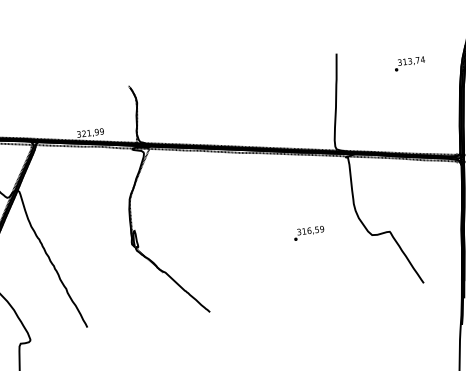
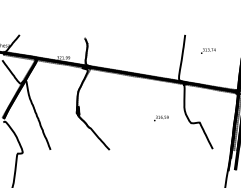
text: (409, 62) -> (208, 50), moved

